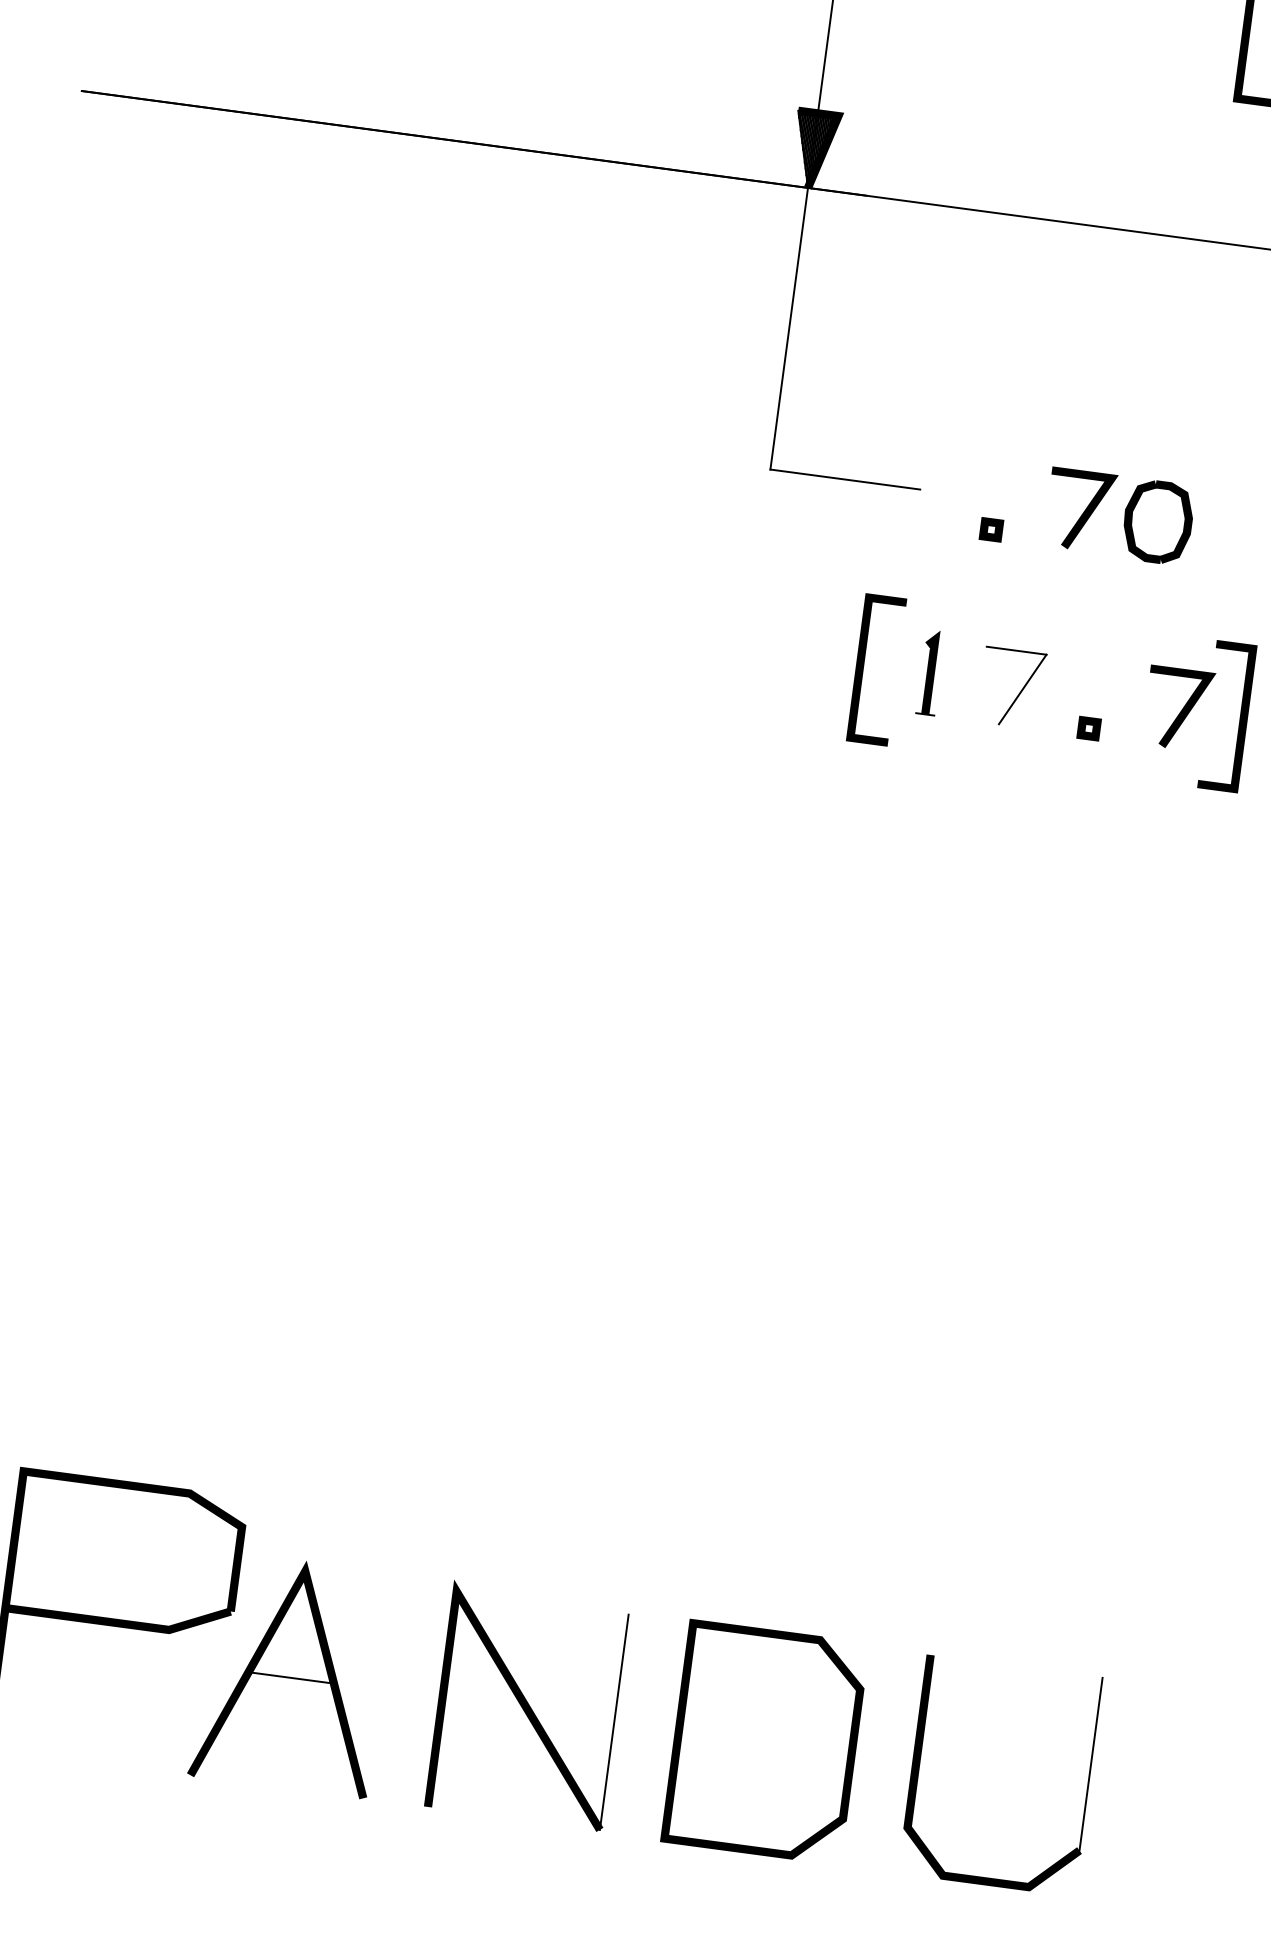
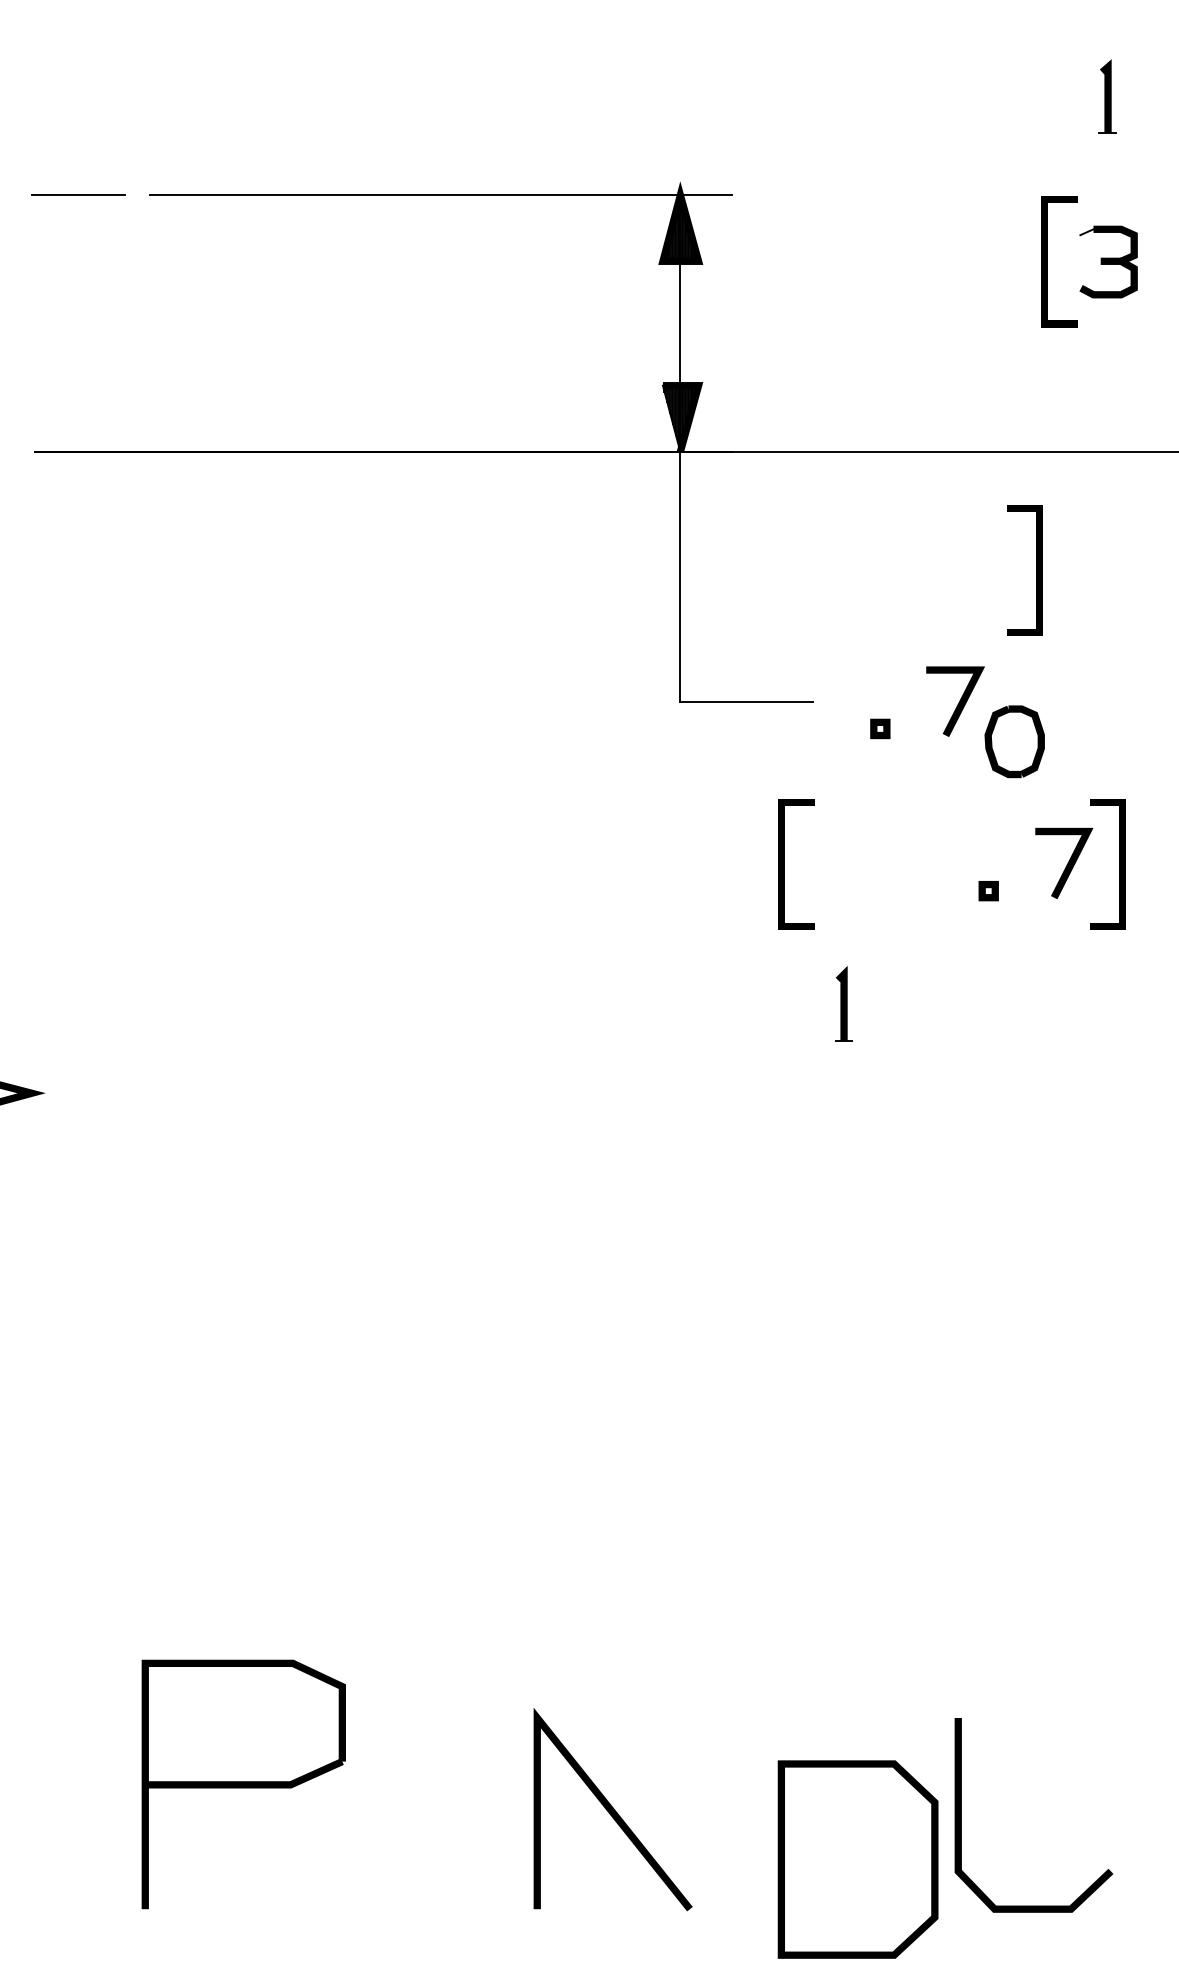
line: (1191, 374) -> (1036, 570), added
part: (1157, 521) -> (1014, 741), moved
part: (930, 672) -> (843, 1003), moved
part: (1019, 692) -> (923, 867), removed
part: (291, 1674) -> (402, 1809), removed
line: (613, 1722) -> (689, 1813), removed
part: (764, 1742) -> (857, 1859), moved
line: (1090, 1763) -> (1110, 1794), removed

